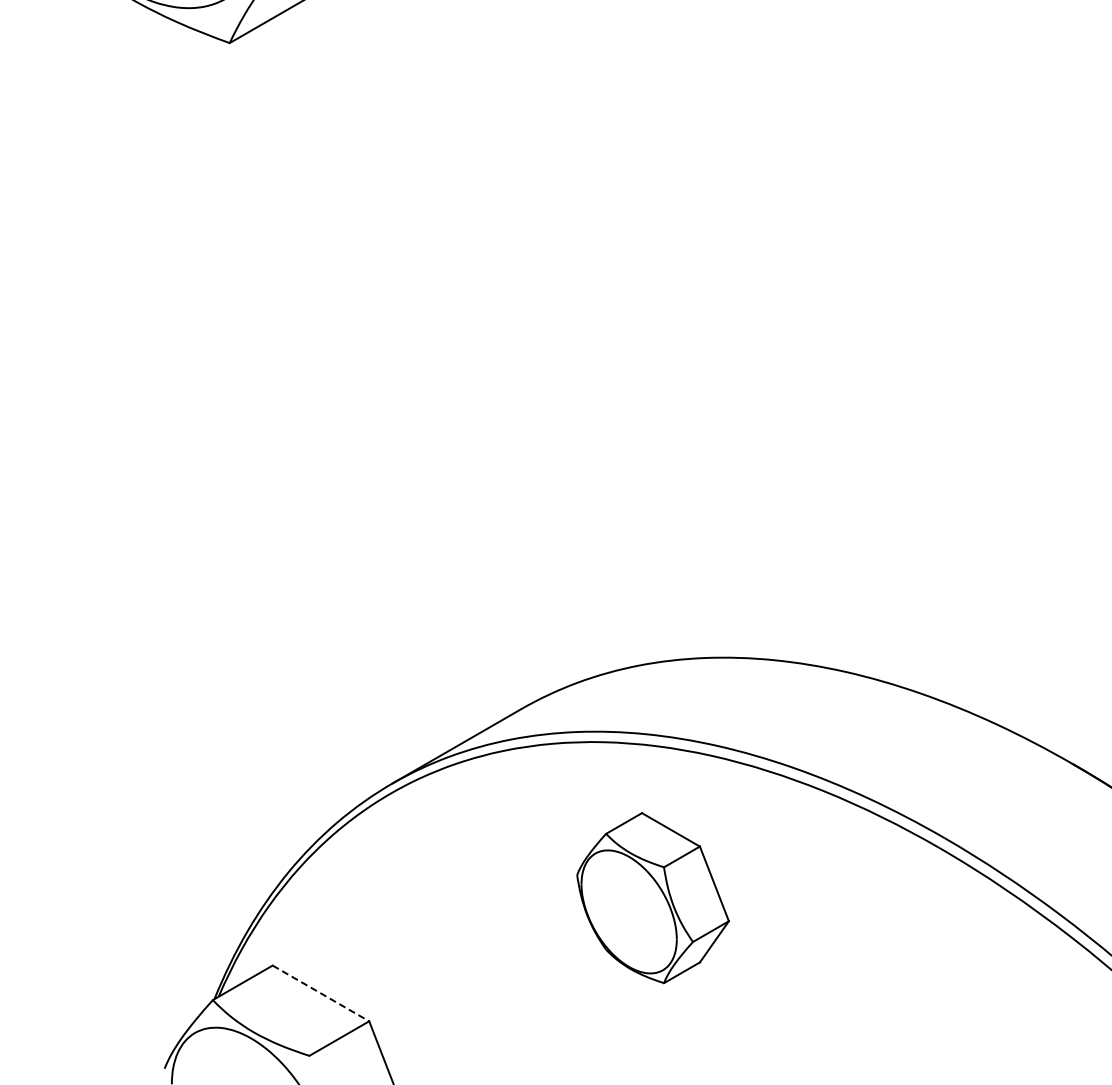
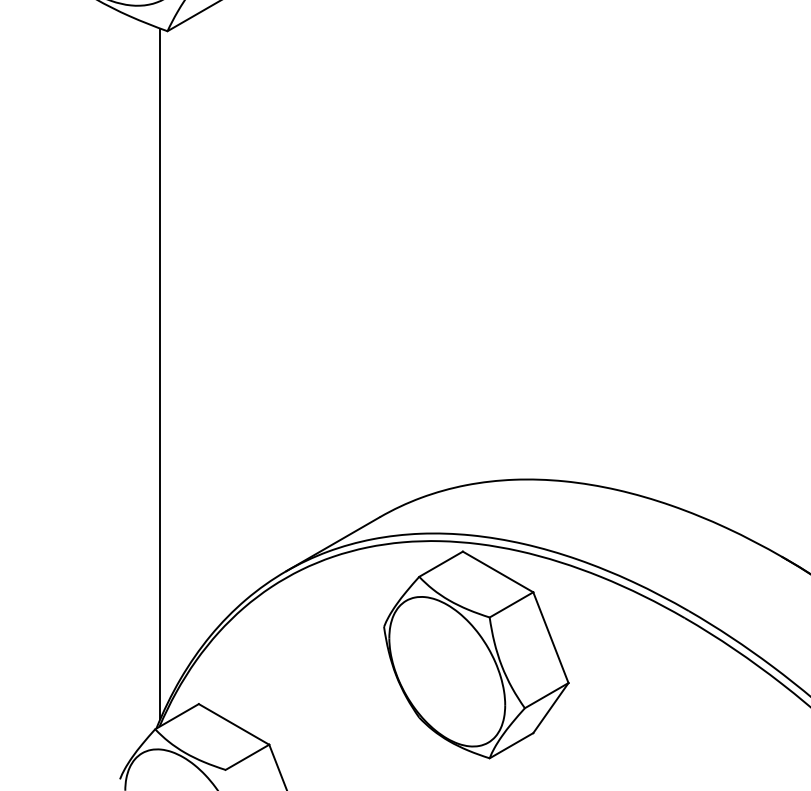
line: (219, 512) -> (160, 373), added
part: (652, 897) -> (475, 654), size x1.67
line: (320, 993) -> (233, 724), dashed -> solid

